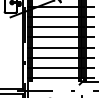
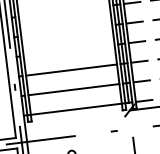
line: (54, 27) -> (62, 11), removed
line: (54, 37) -> (65, 31), removed
line: (54, 47) -> (67, 50), removed

